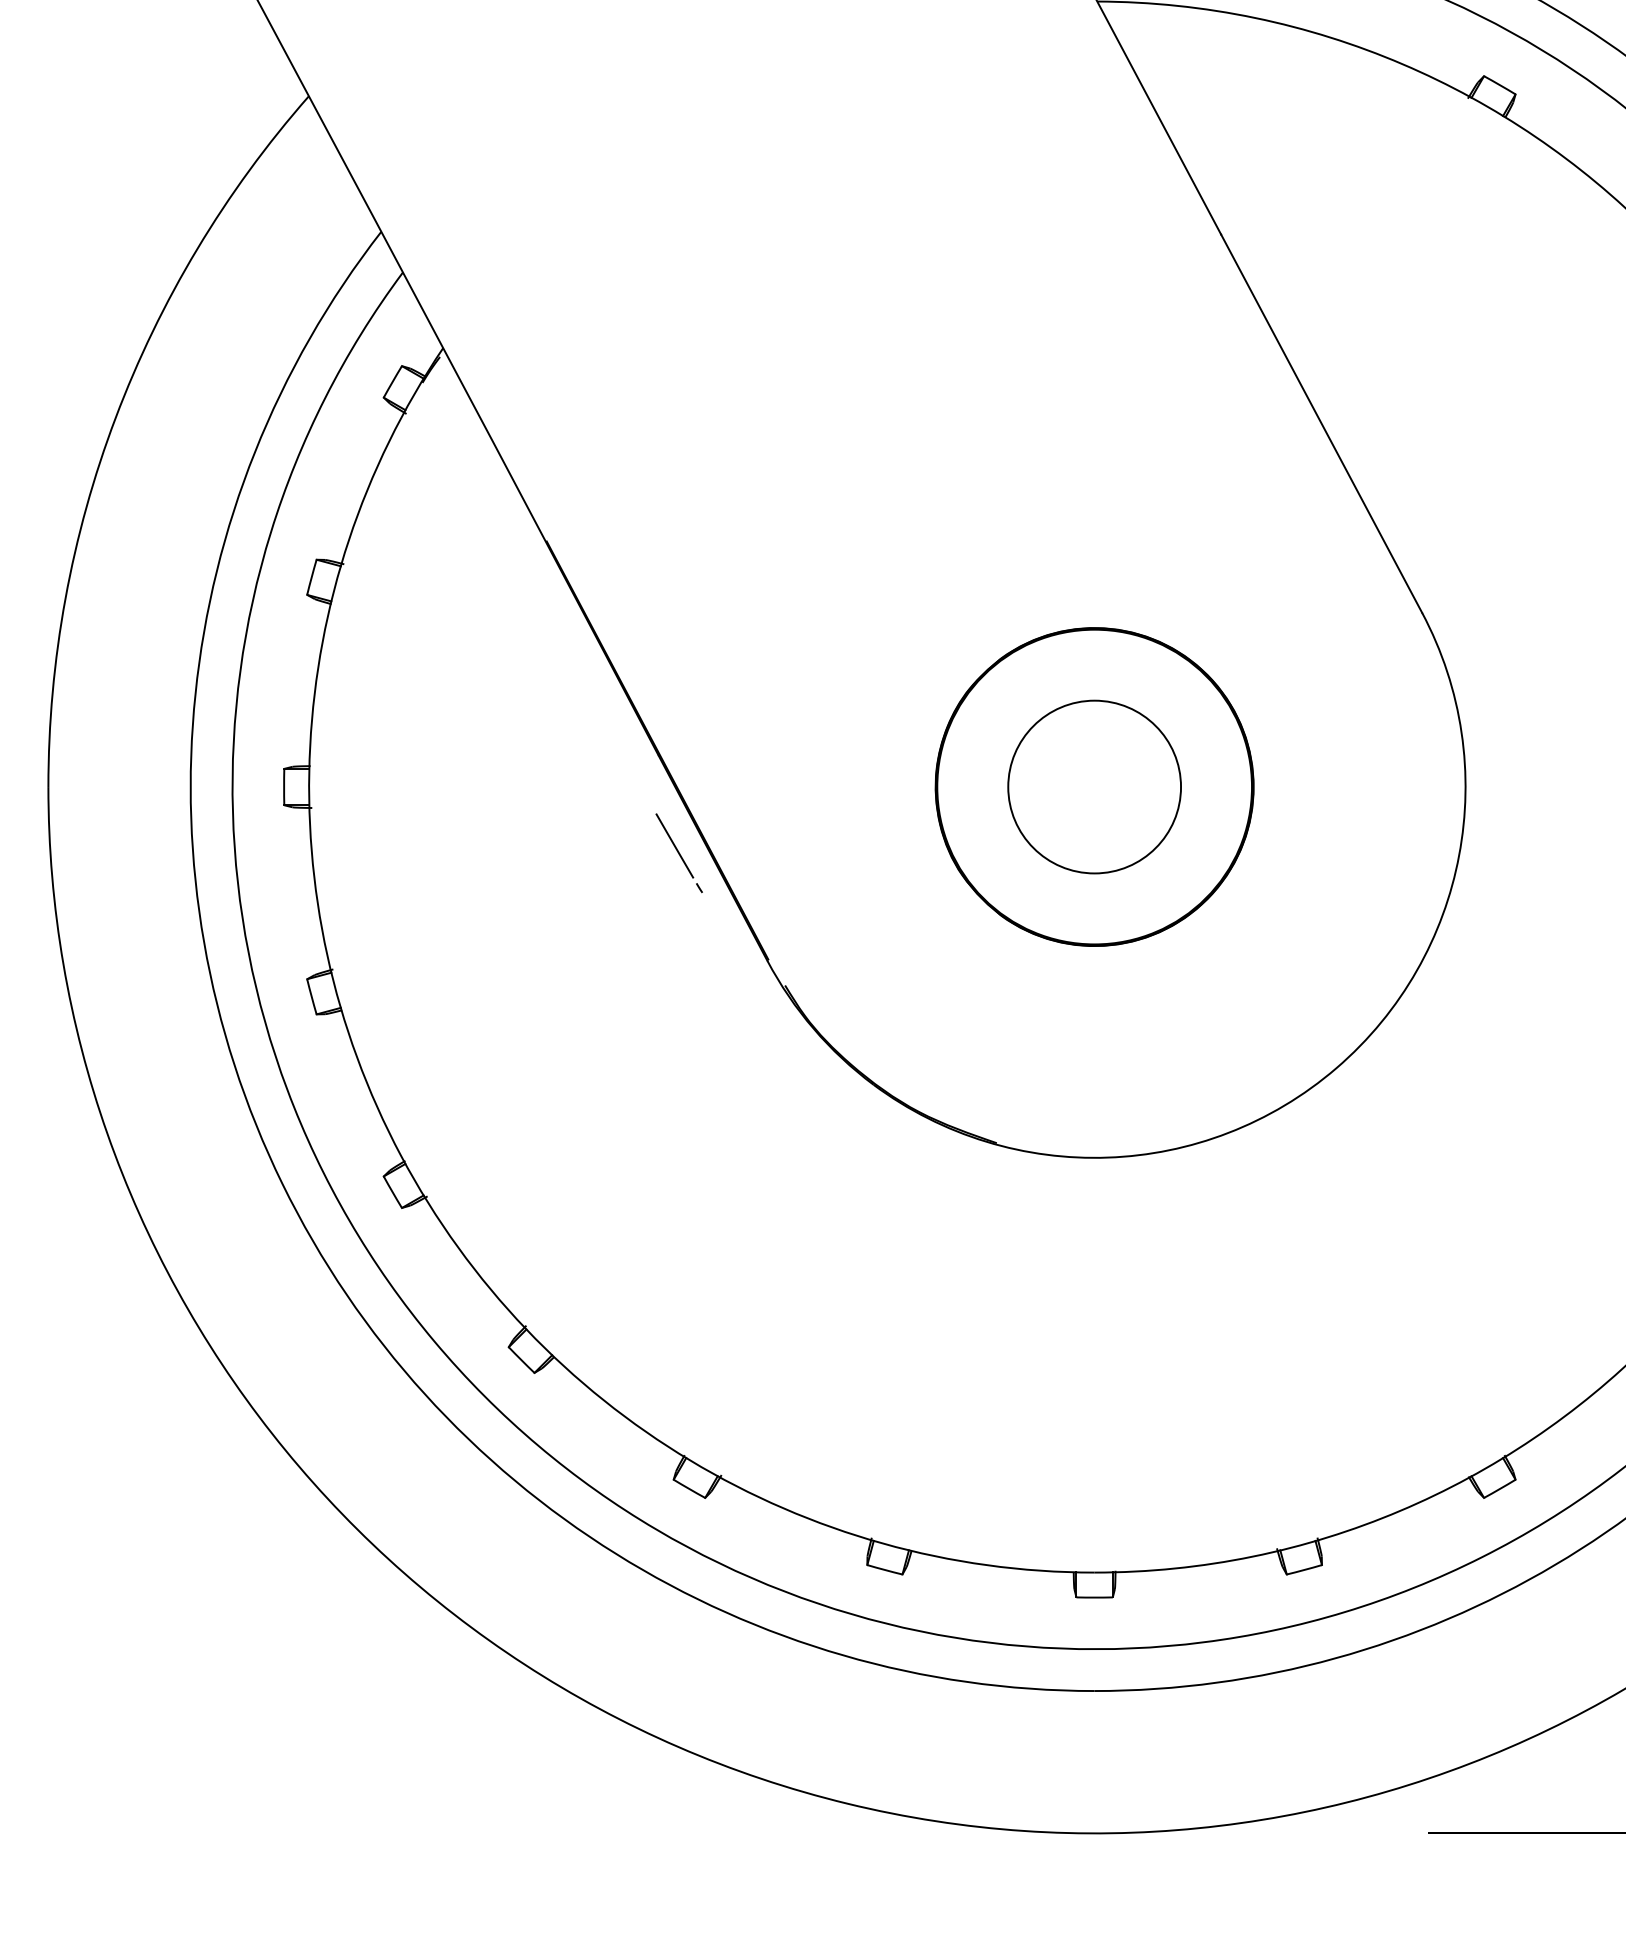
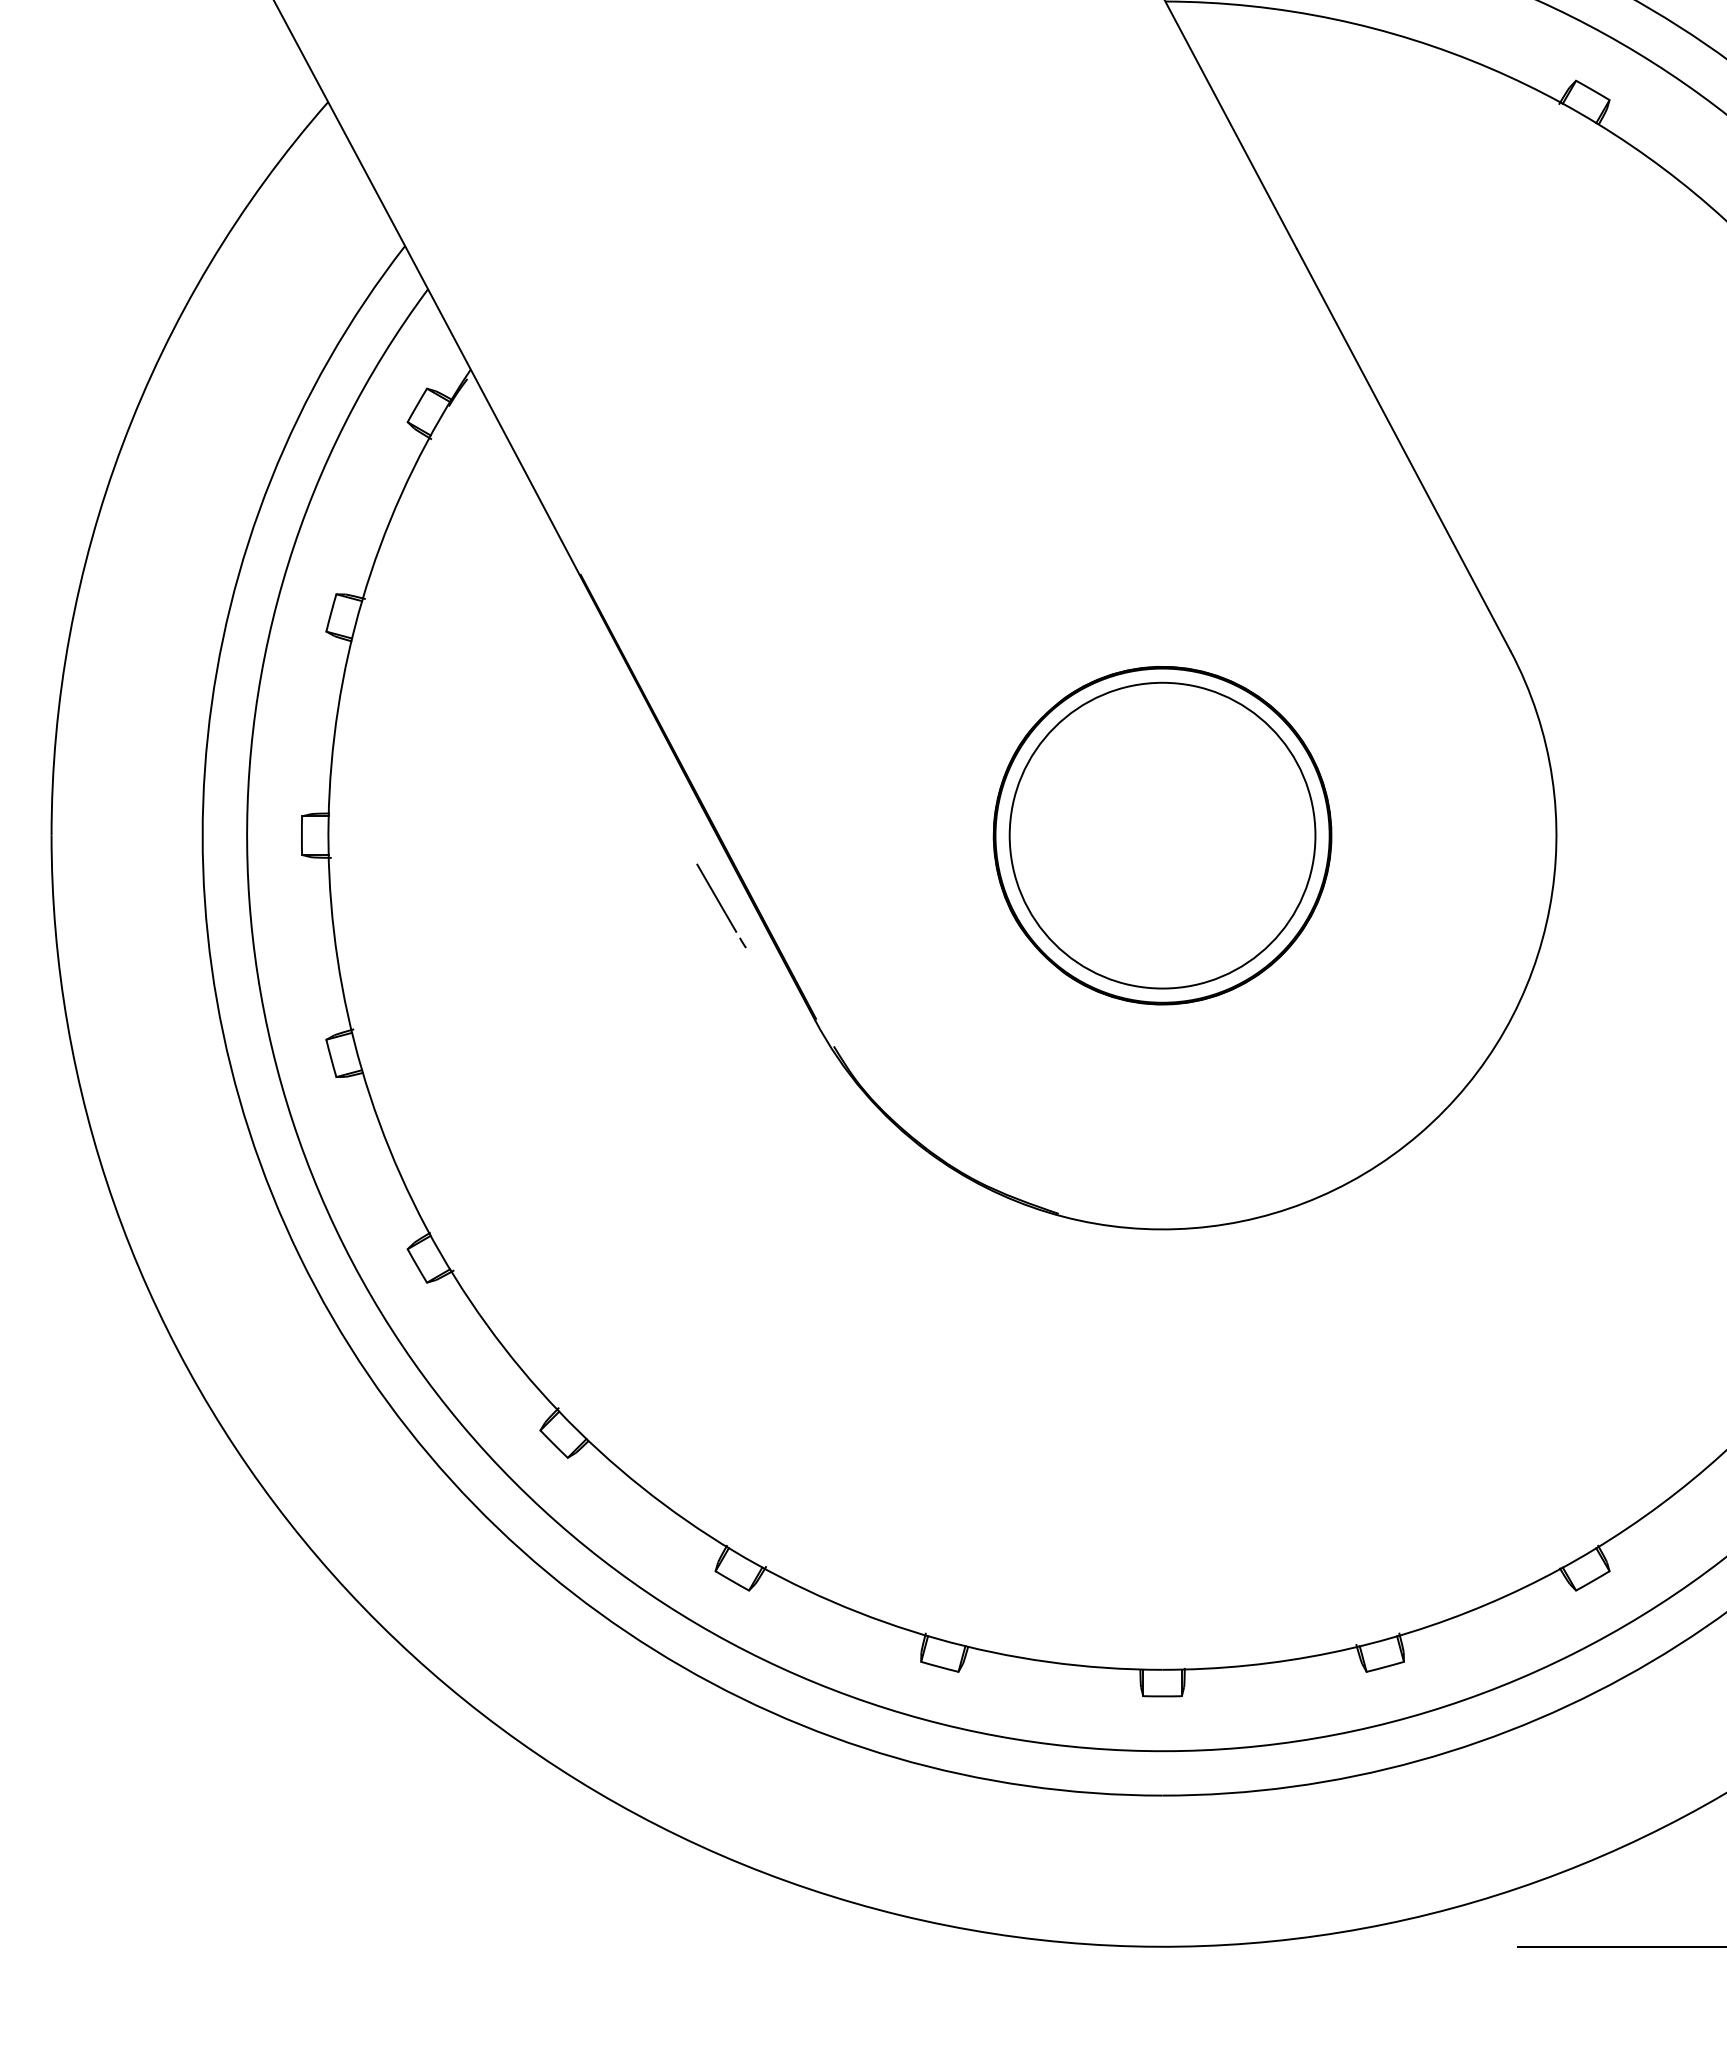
circle: (1094, 786) -> (1162, 835), size x1.67

